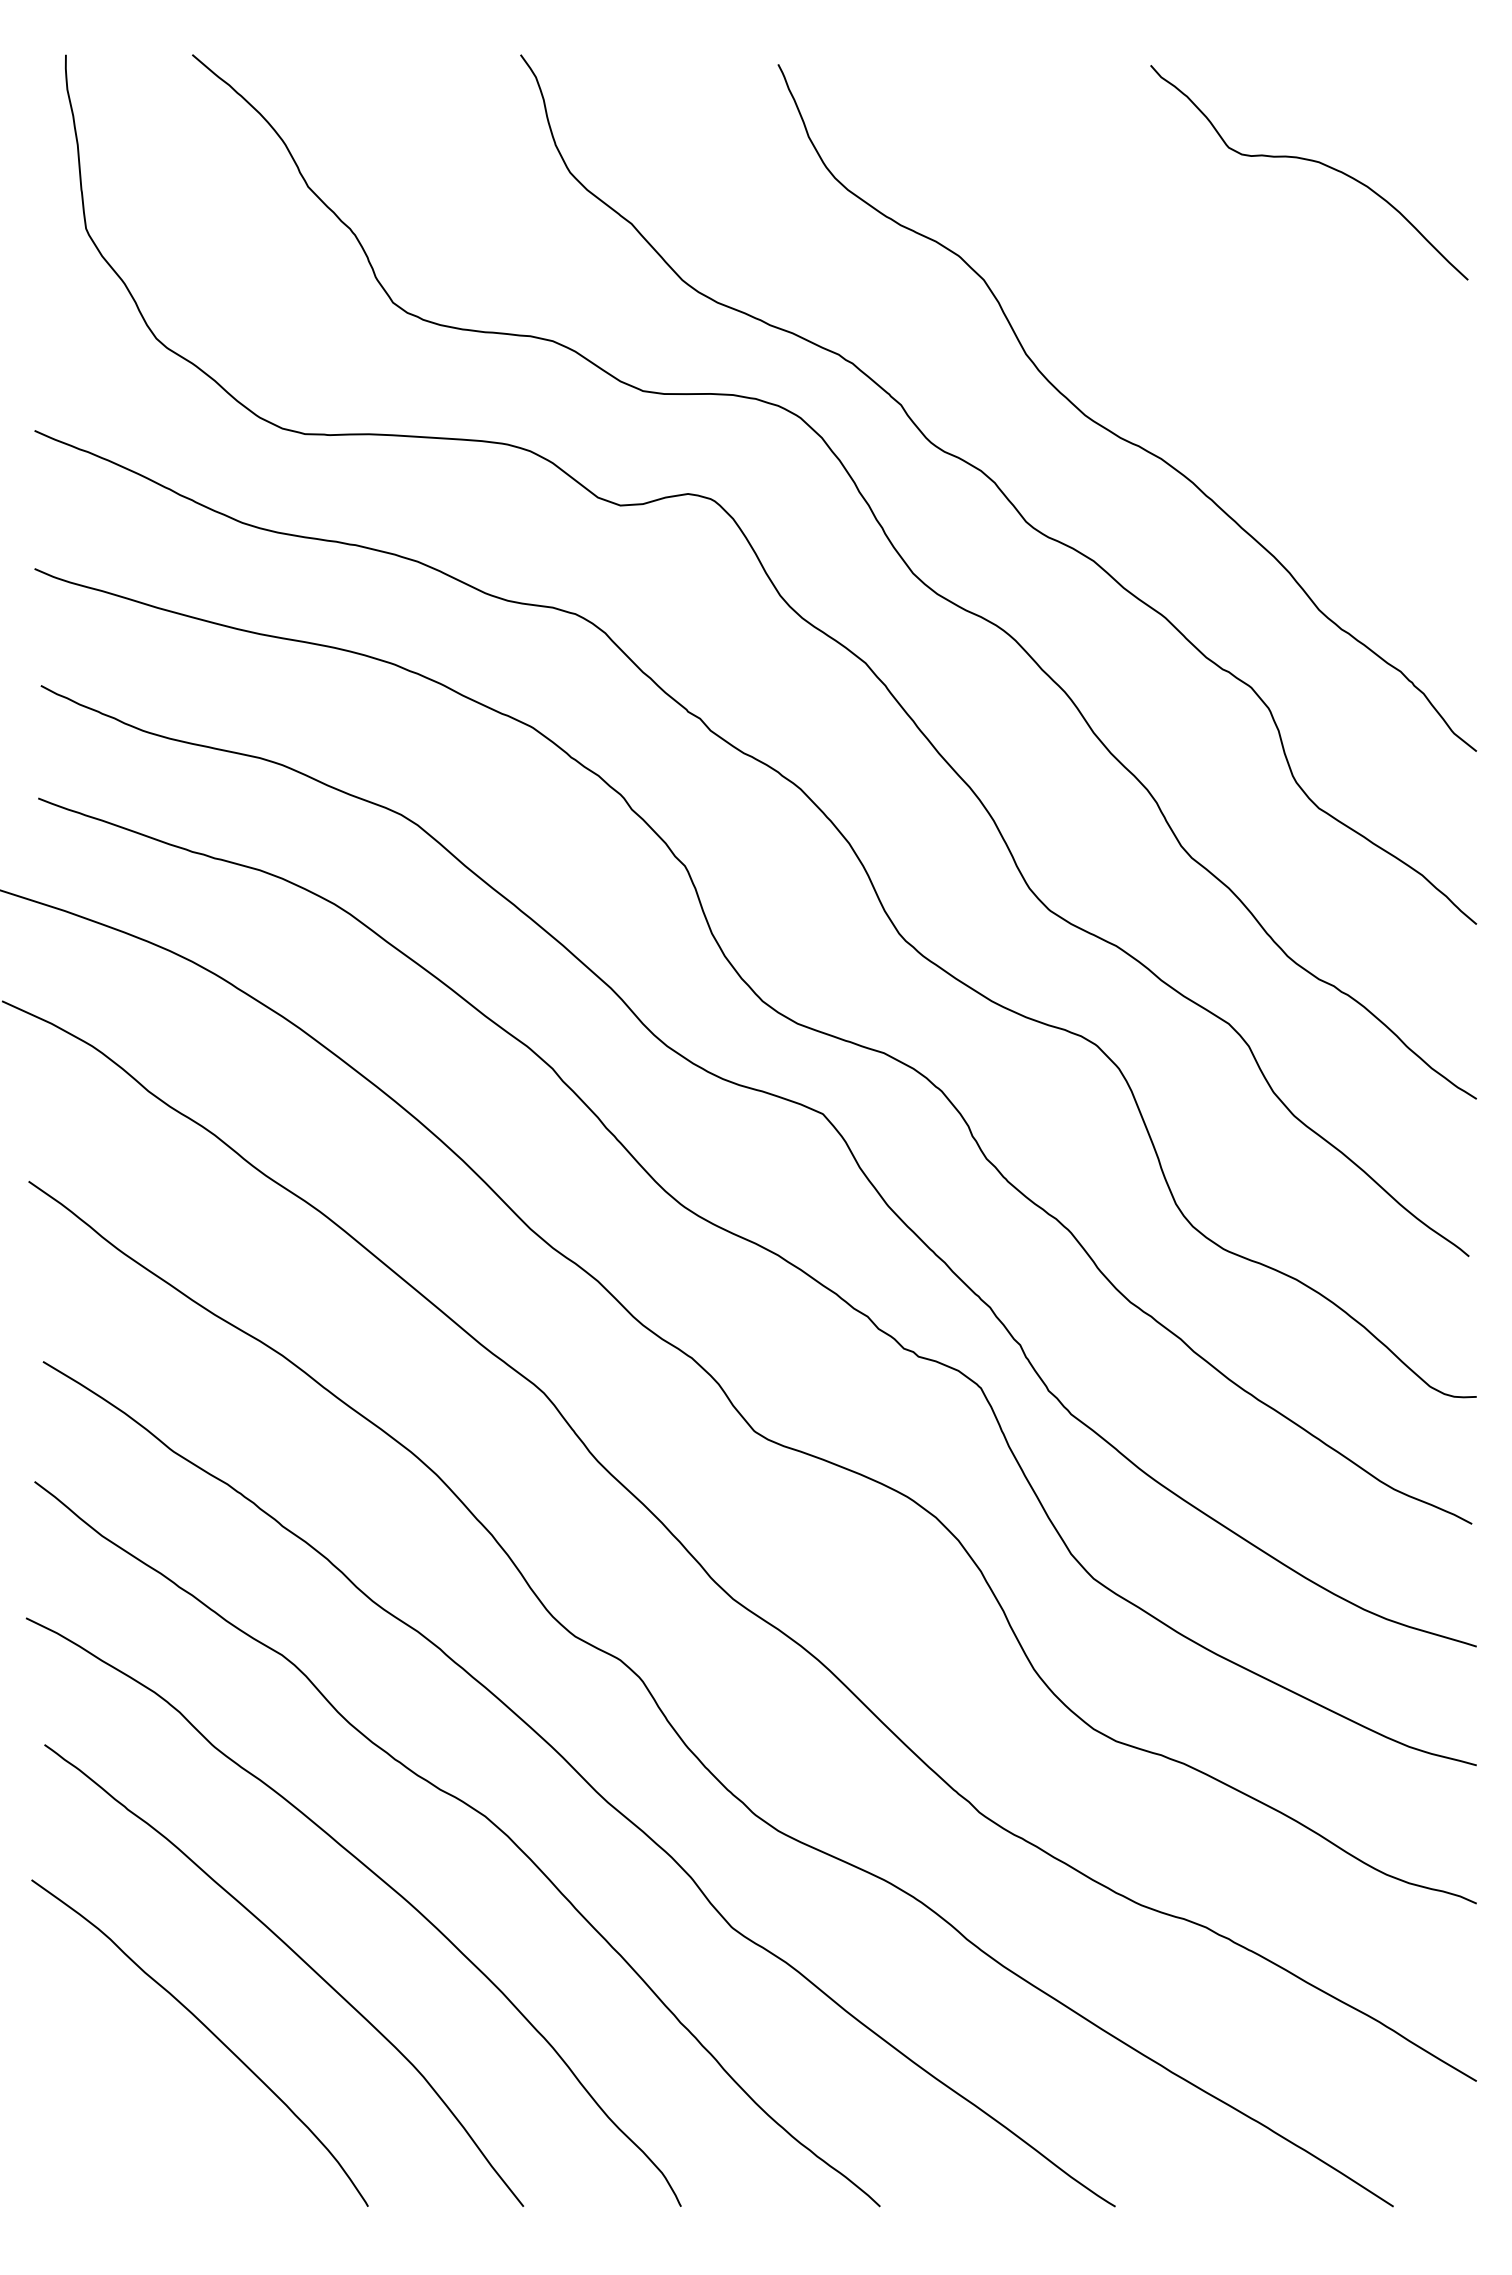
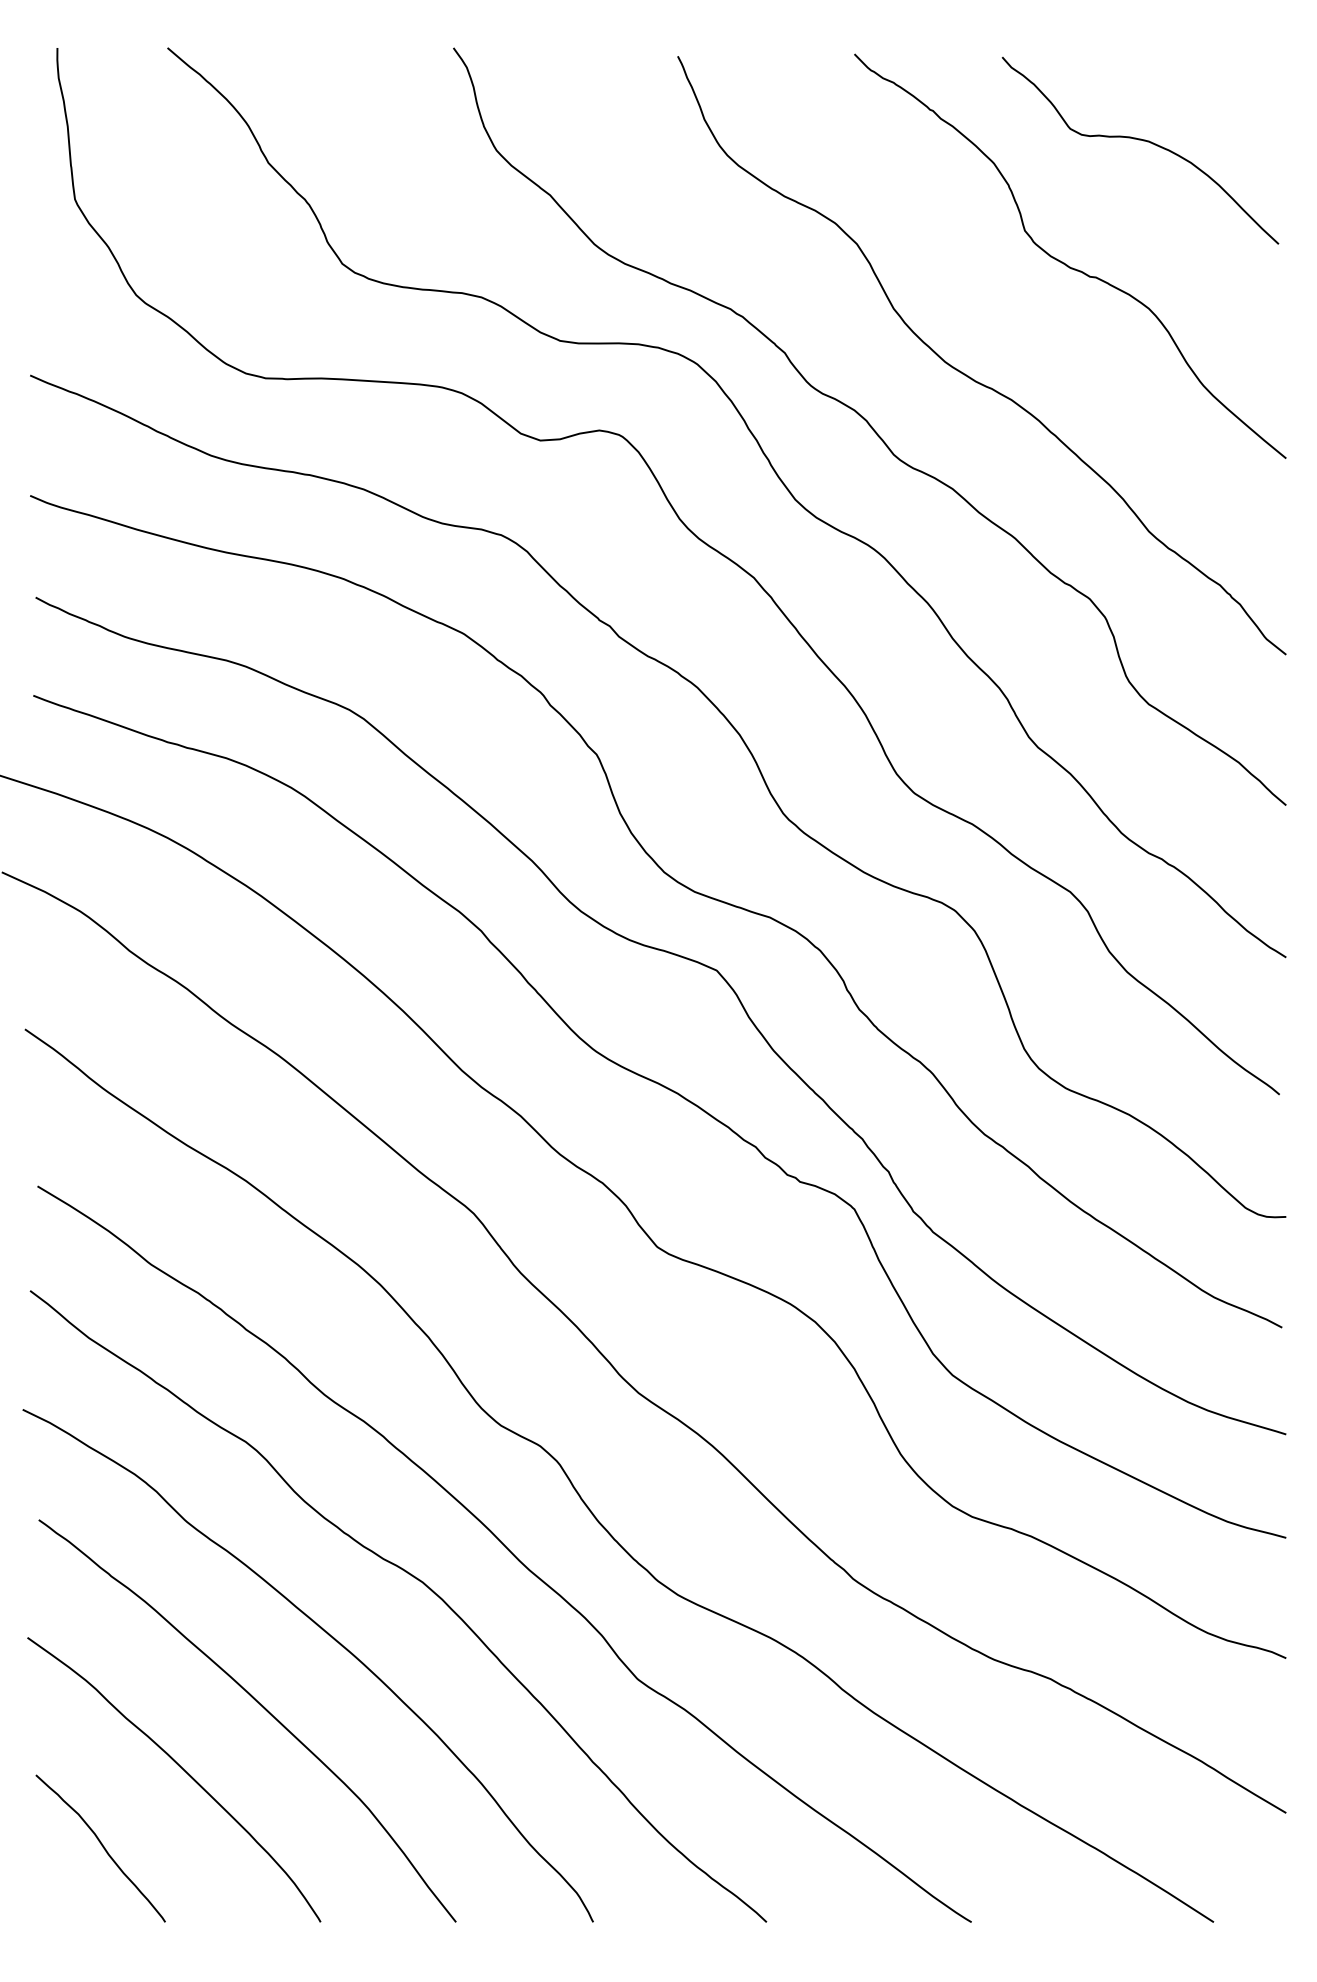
curve: (1222, 301) -> (1064, 262), added
curve: (117, 2120) -> (102, 1847), added

